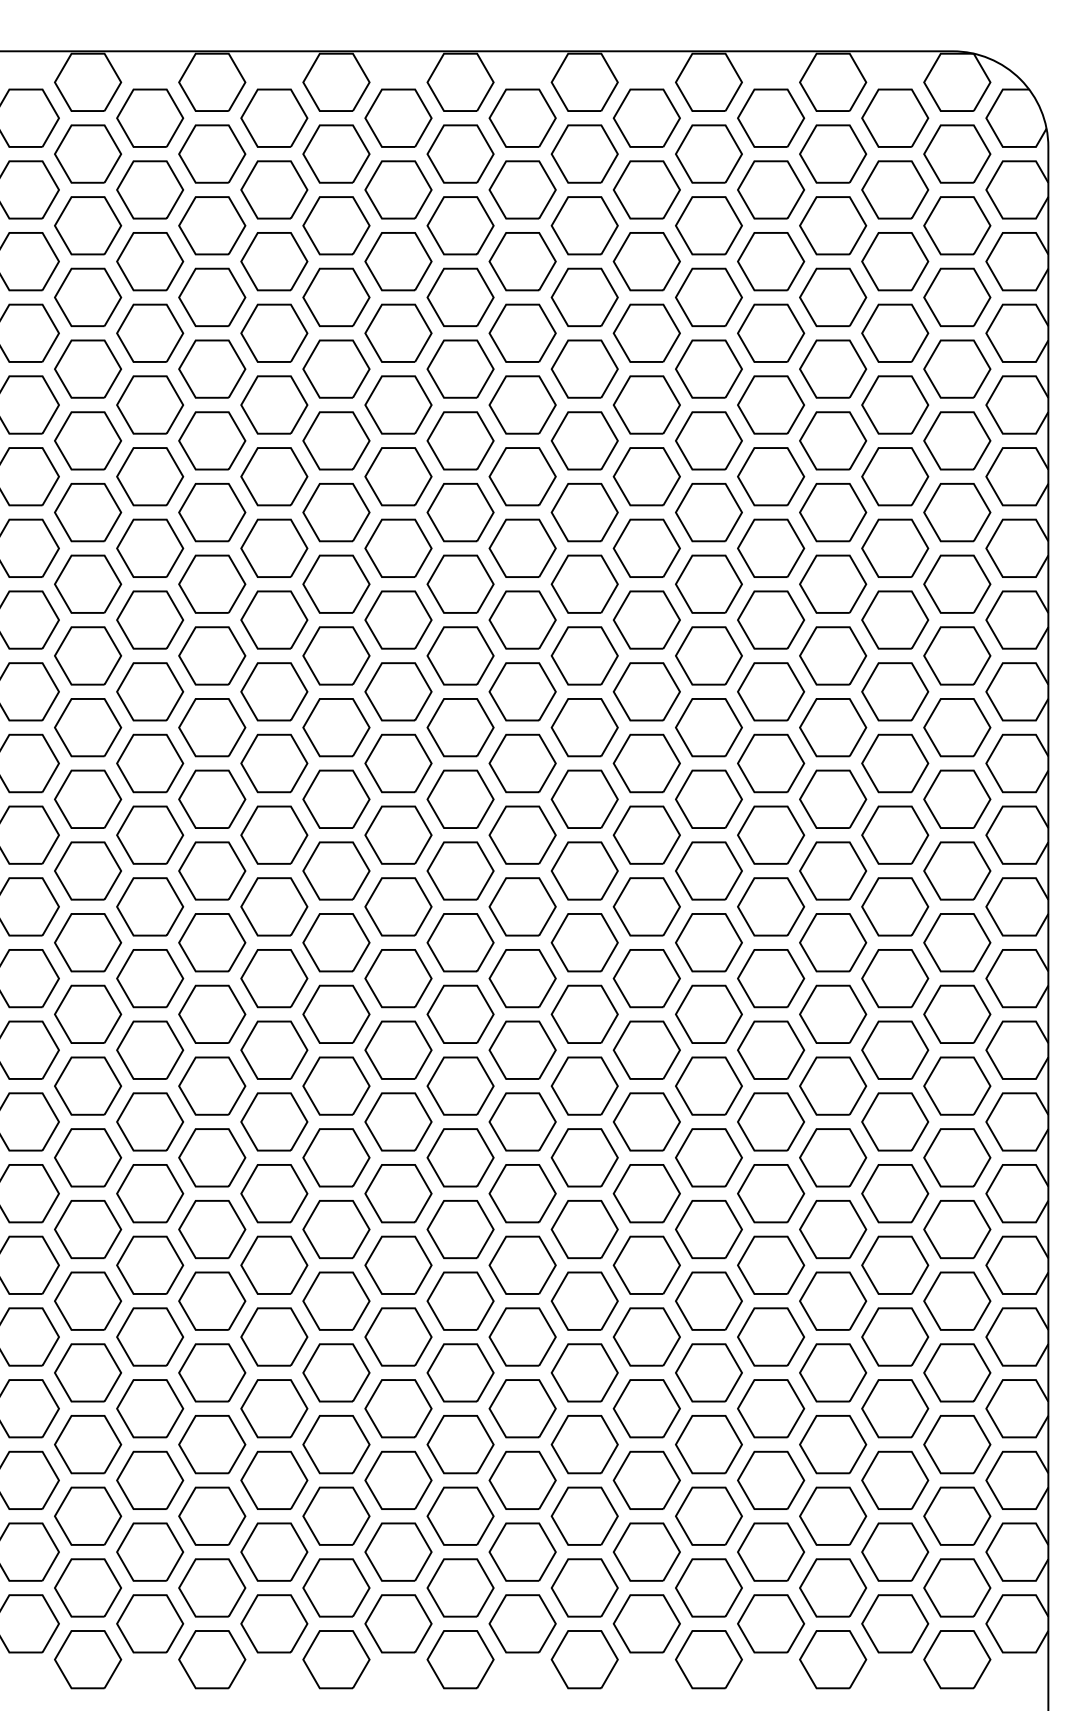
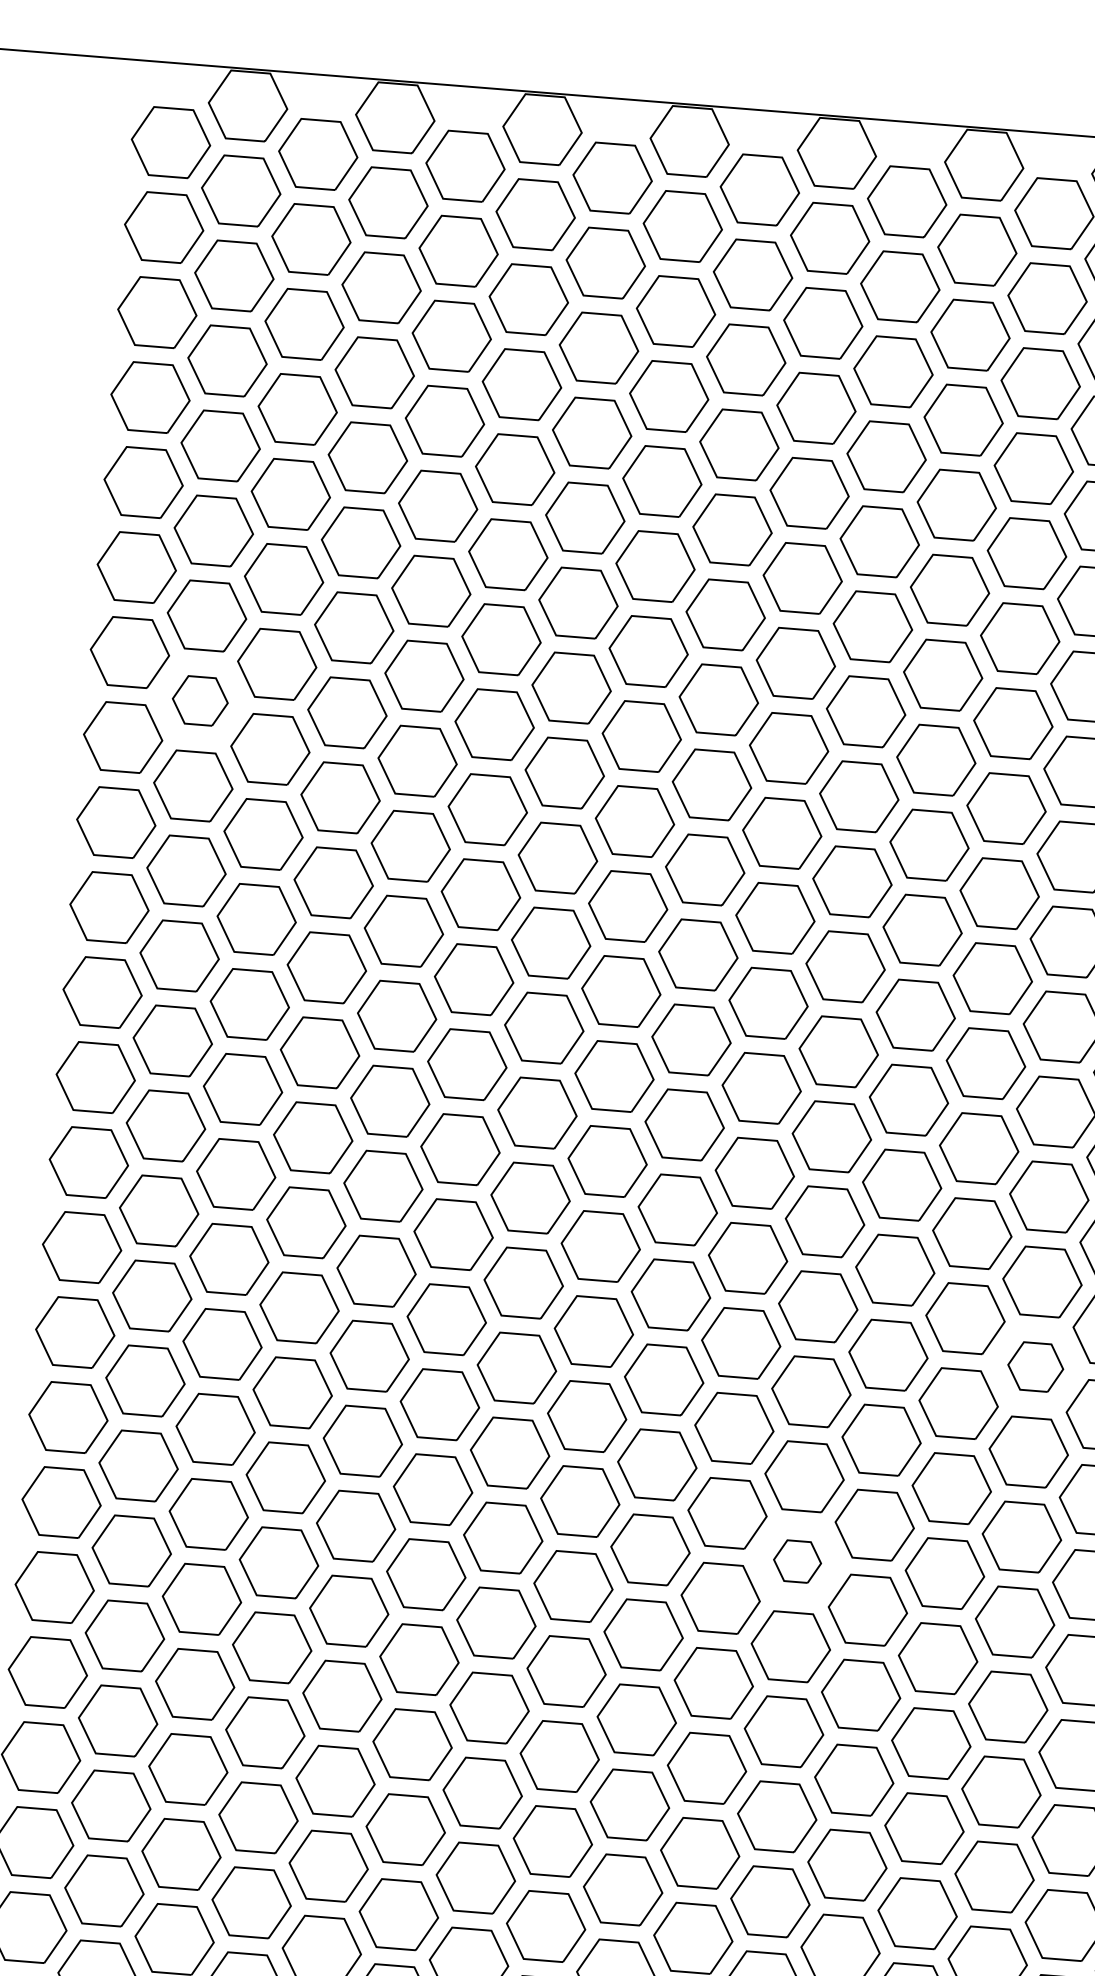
part: (88, 583) -> (200, 700), size x0.7
part: (833, 1085) -> (1036, 1366), size x0.7
part: (646, 1264) -> (797, 1560), size x0.6

